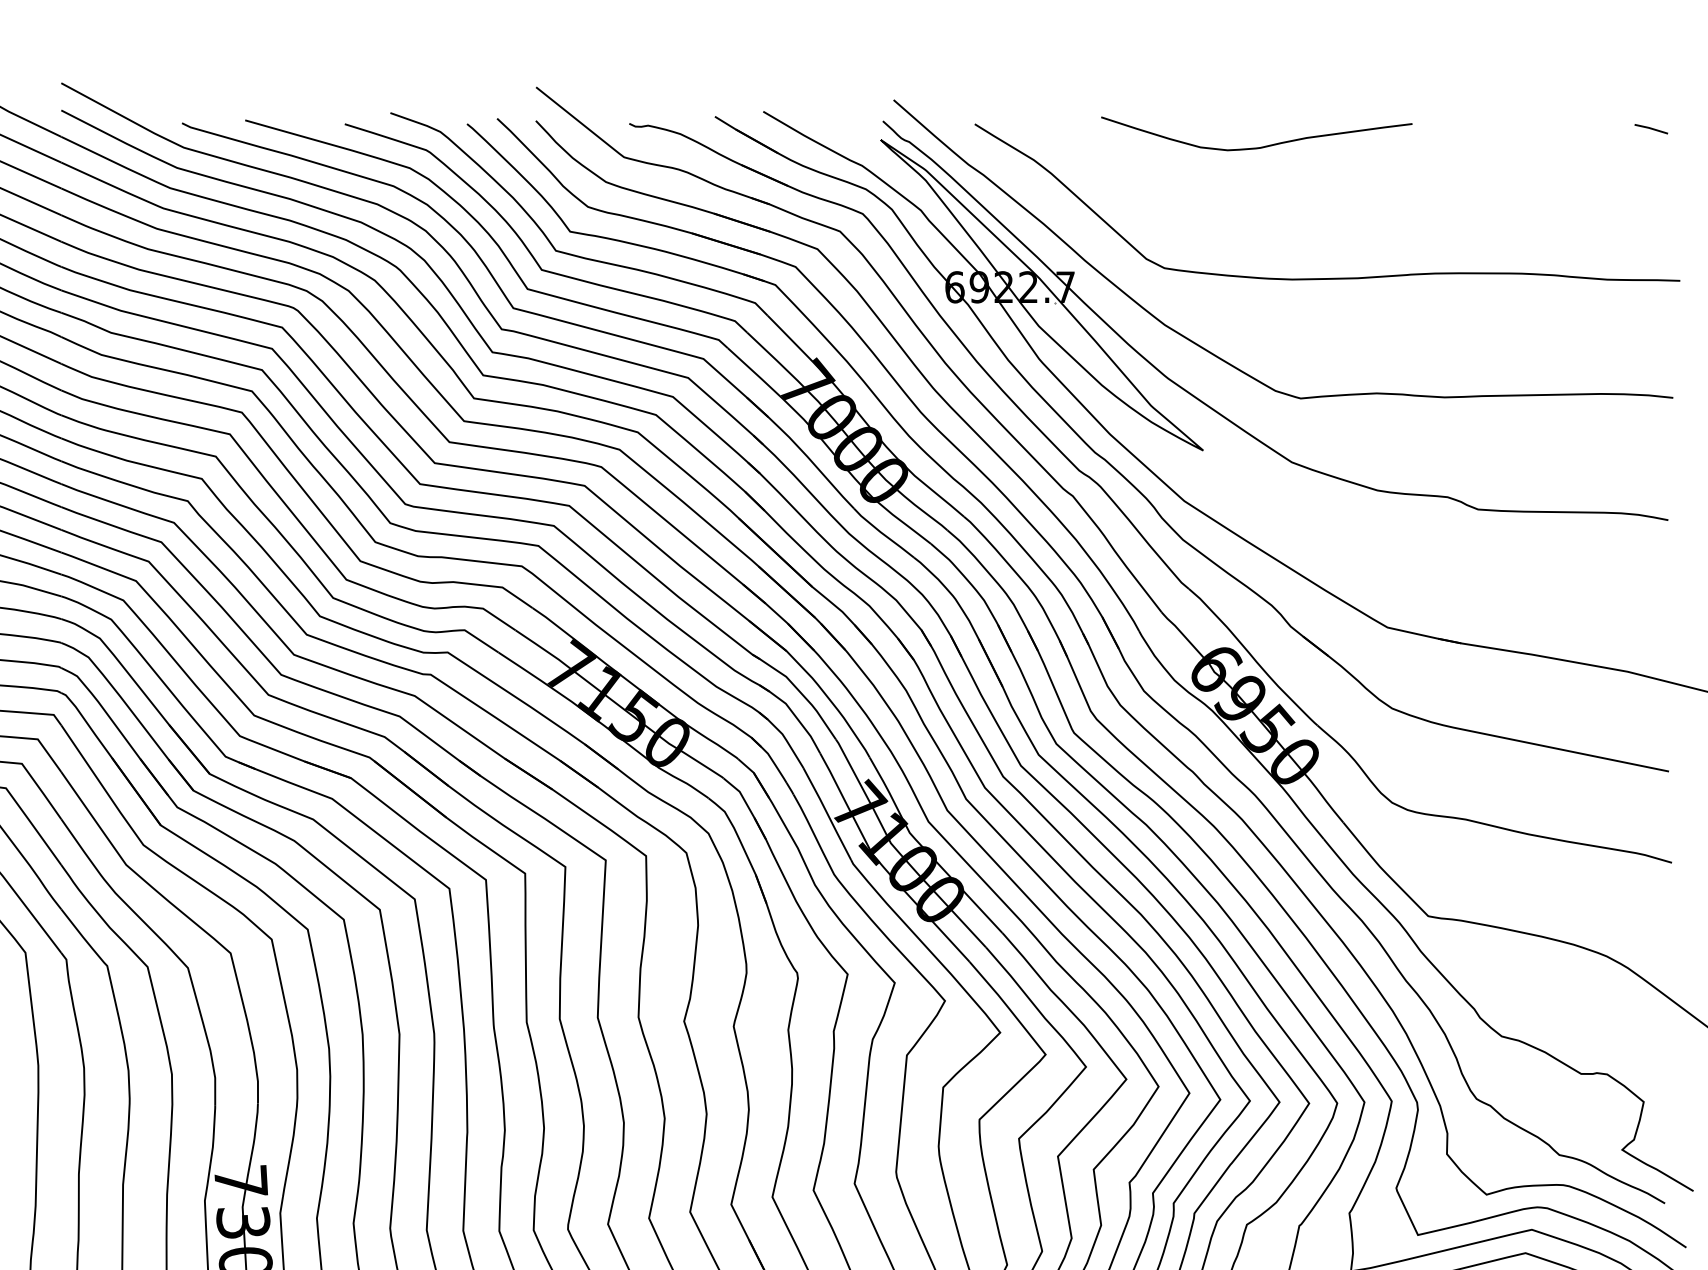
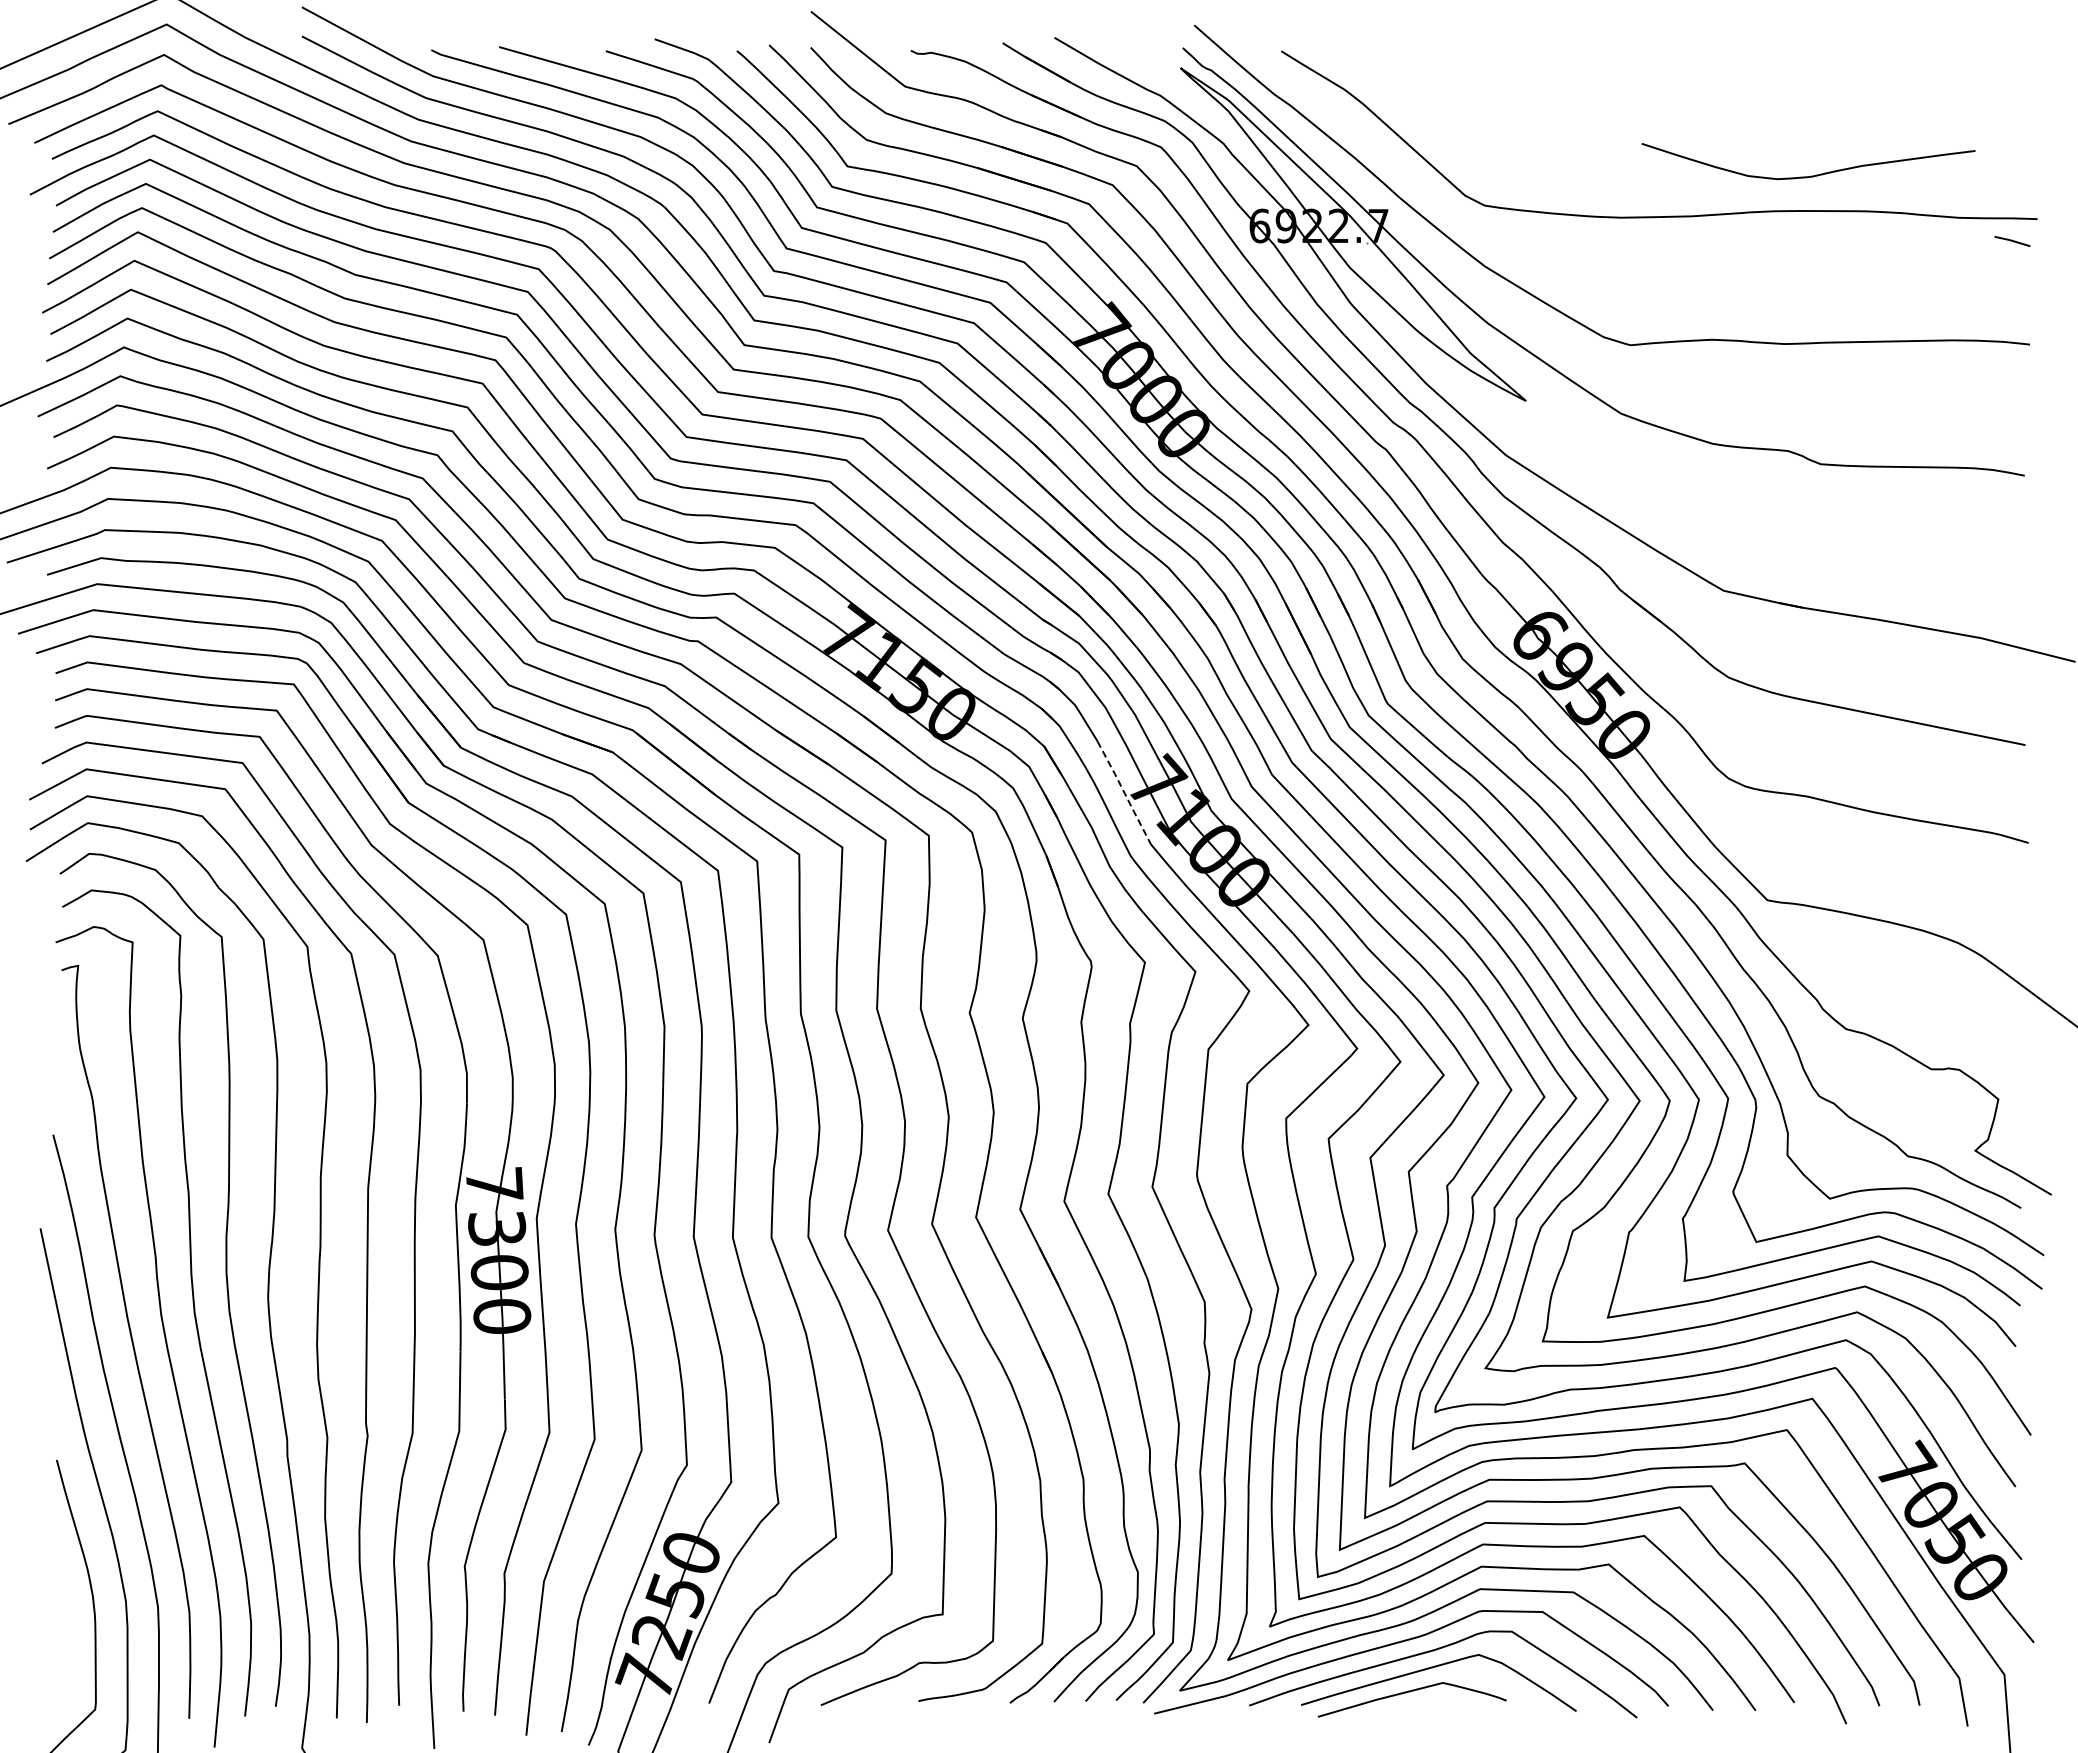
line: (1651, 129) -> (2012, 241), moved
curve: (1258, 146) -> (1810, 175), moved
line: (827, 813) -> (1123, 790), solid -> dashed

